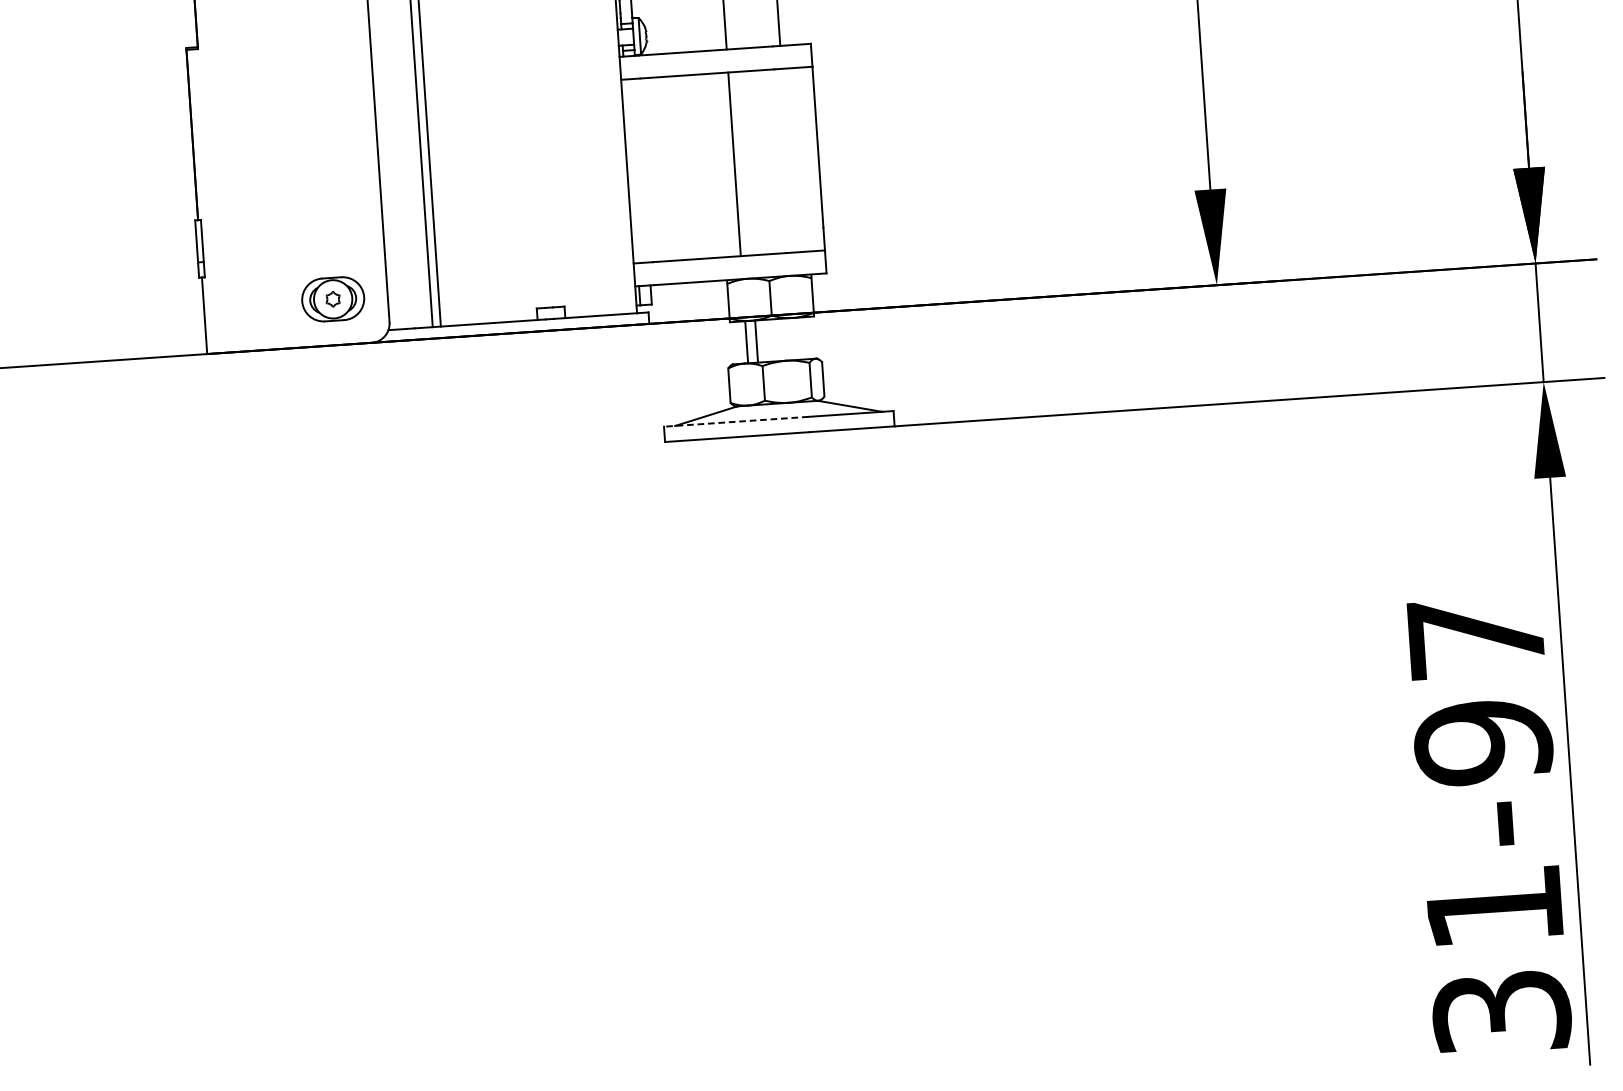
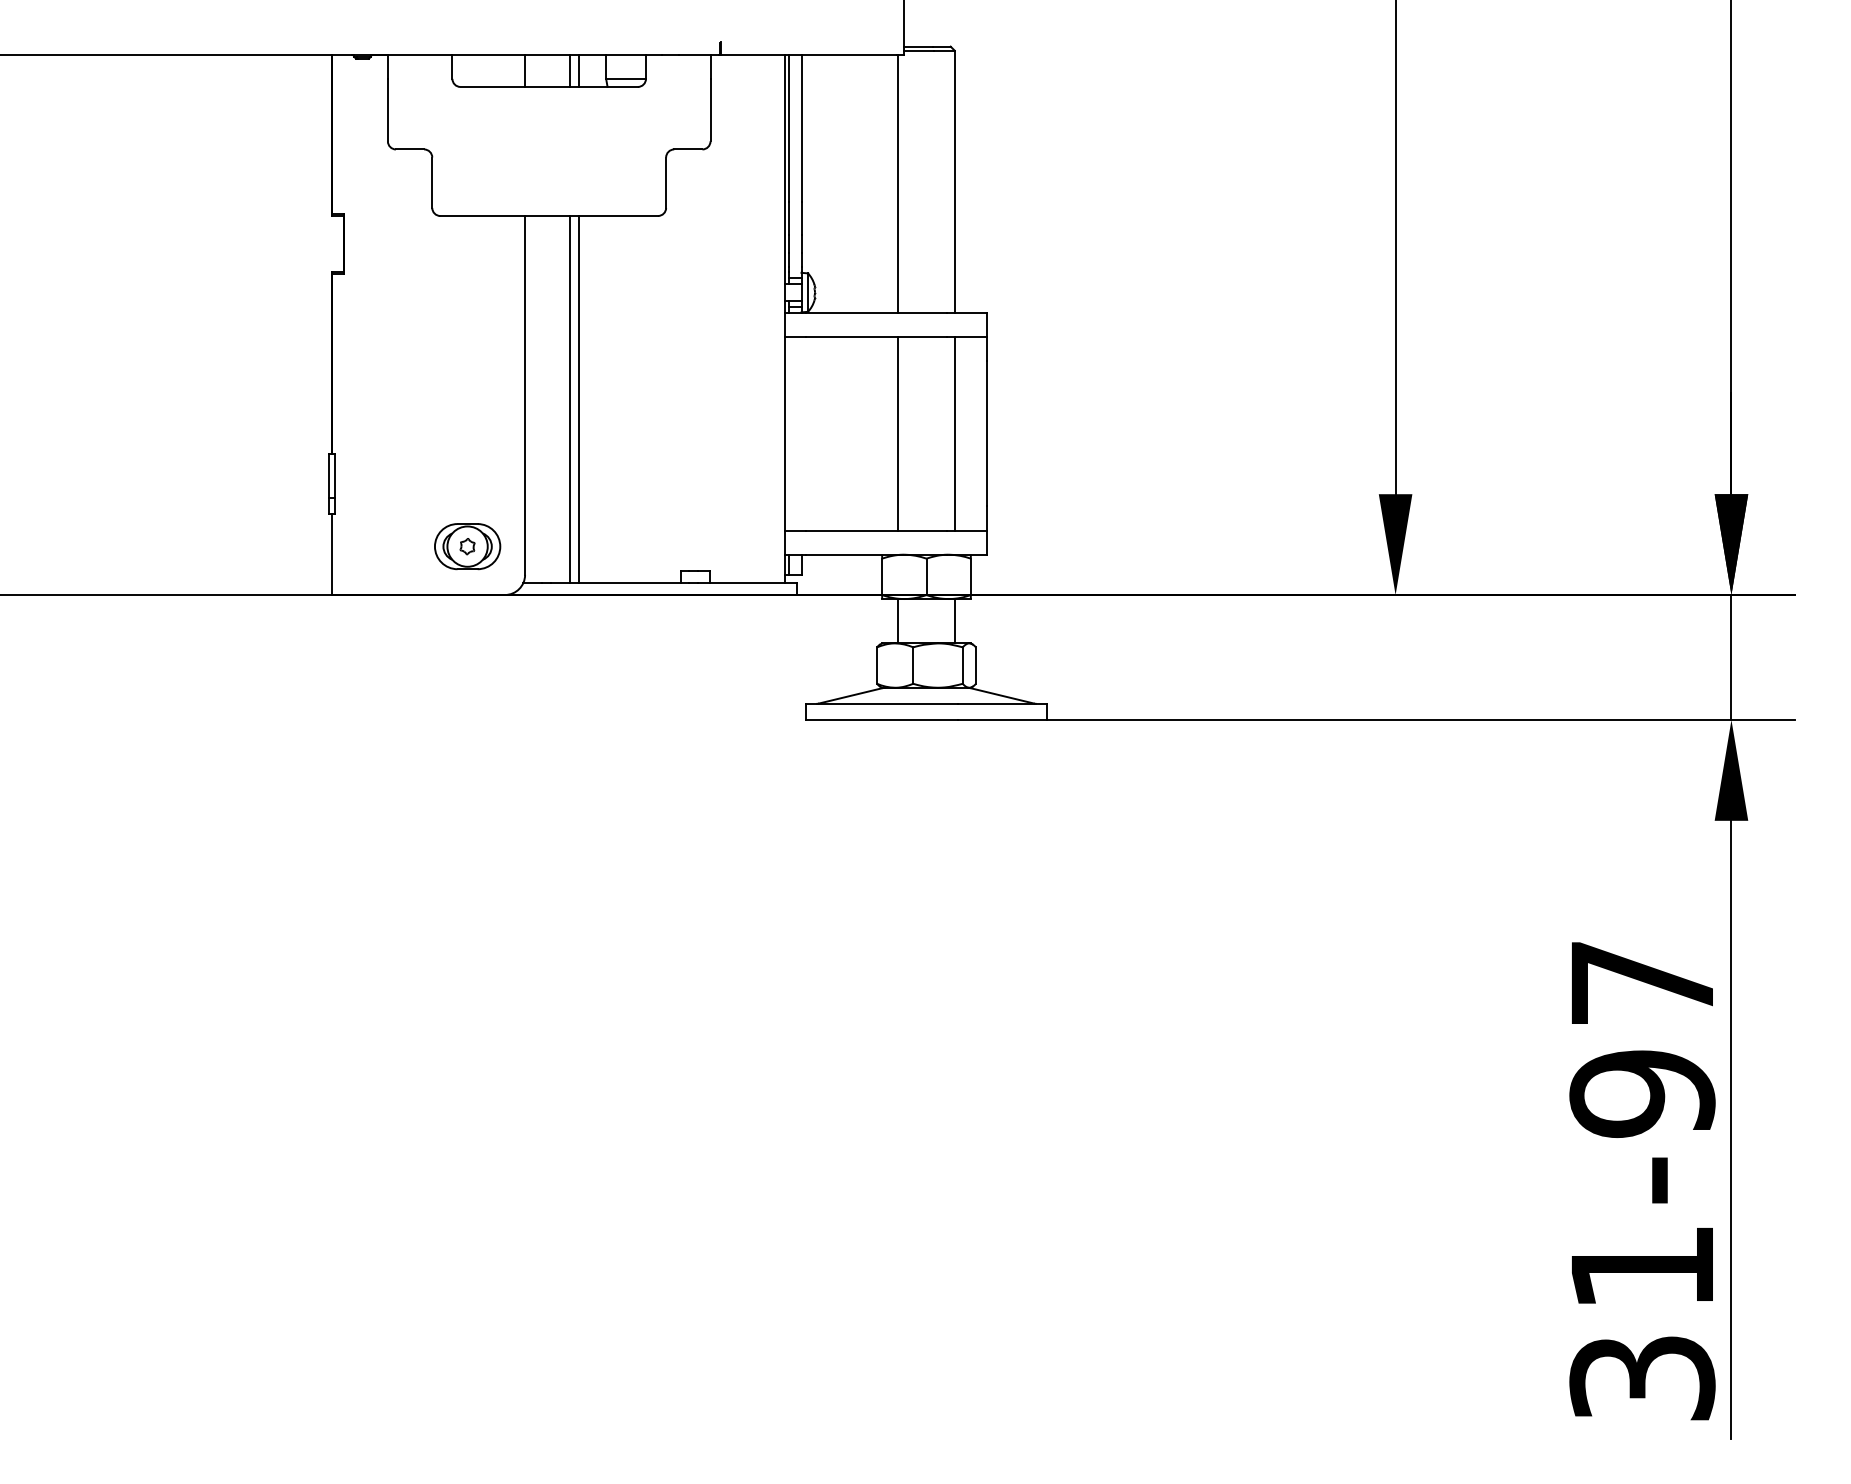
line: (787, 160) -> (954, 433), added
line: (756, 341) -> (954, 621), moved
line: (736, 421) -> (881, 703), dashed -> solid

